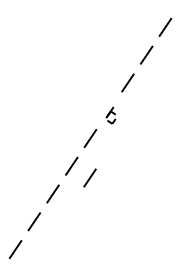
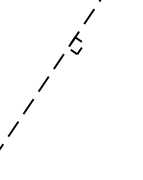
part: (110, 115) -> (75, 42), size x1.67
line: (89, 177) -> (58, 93), removed

